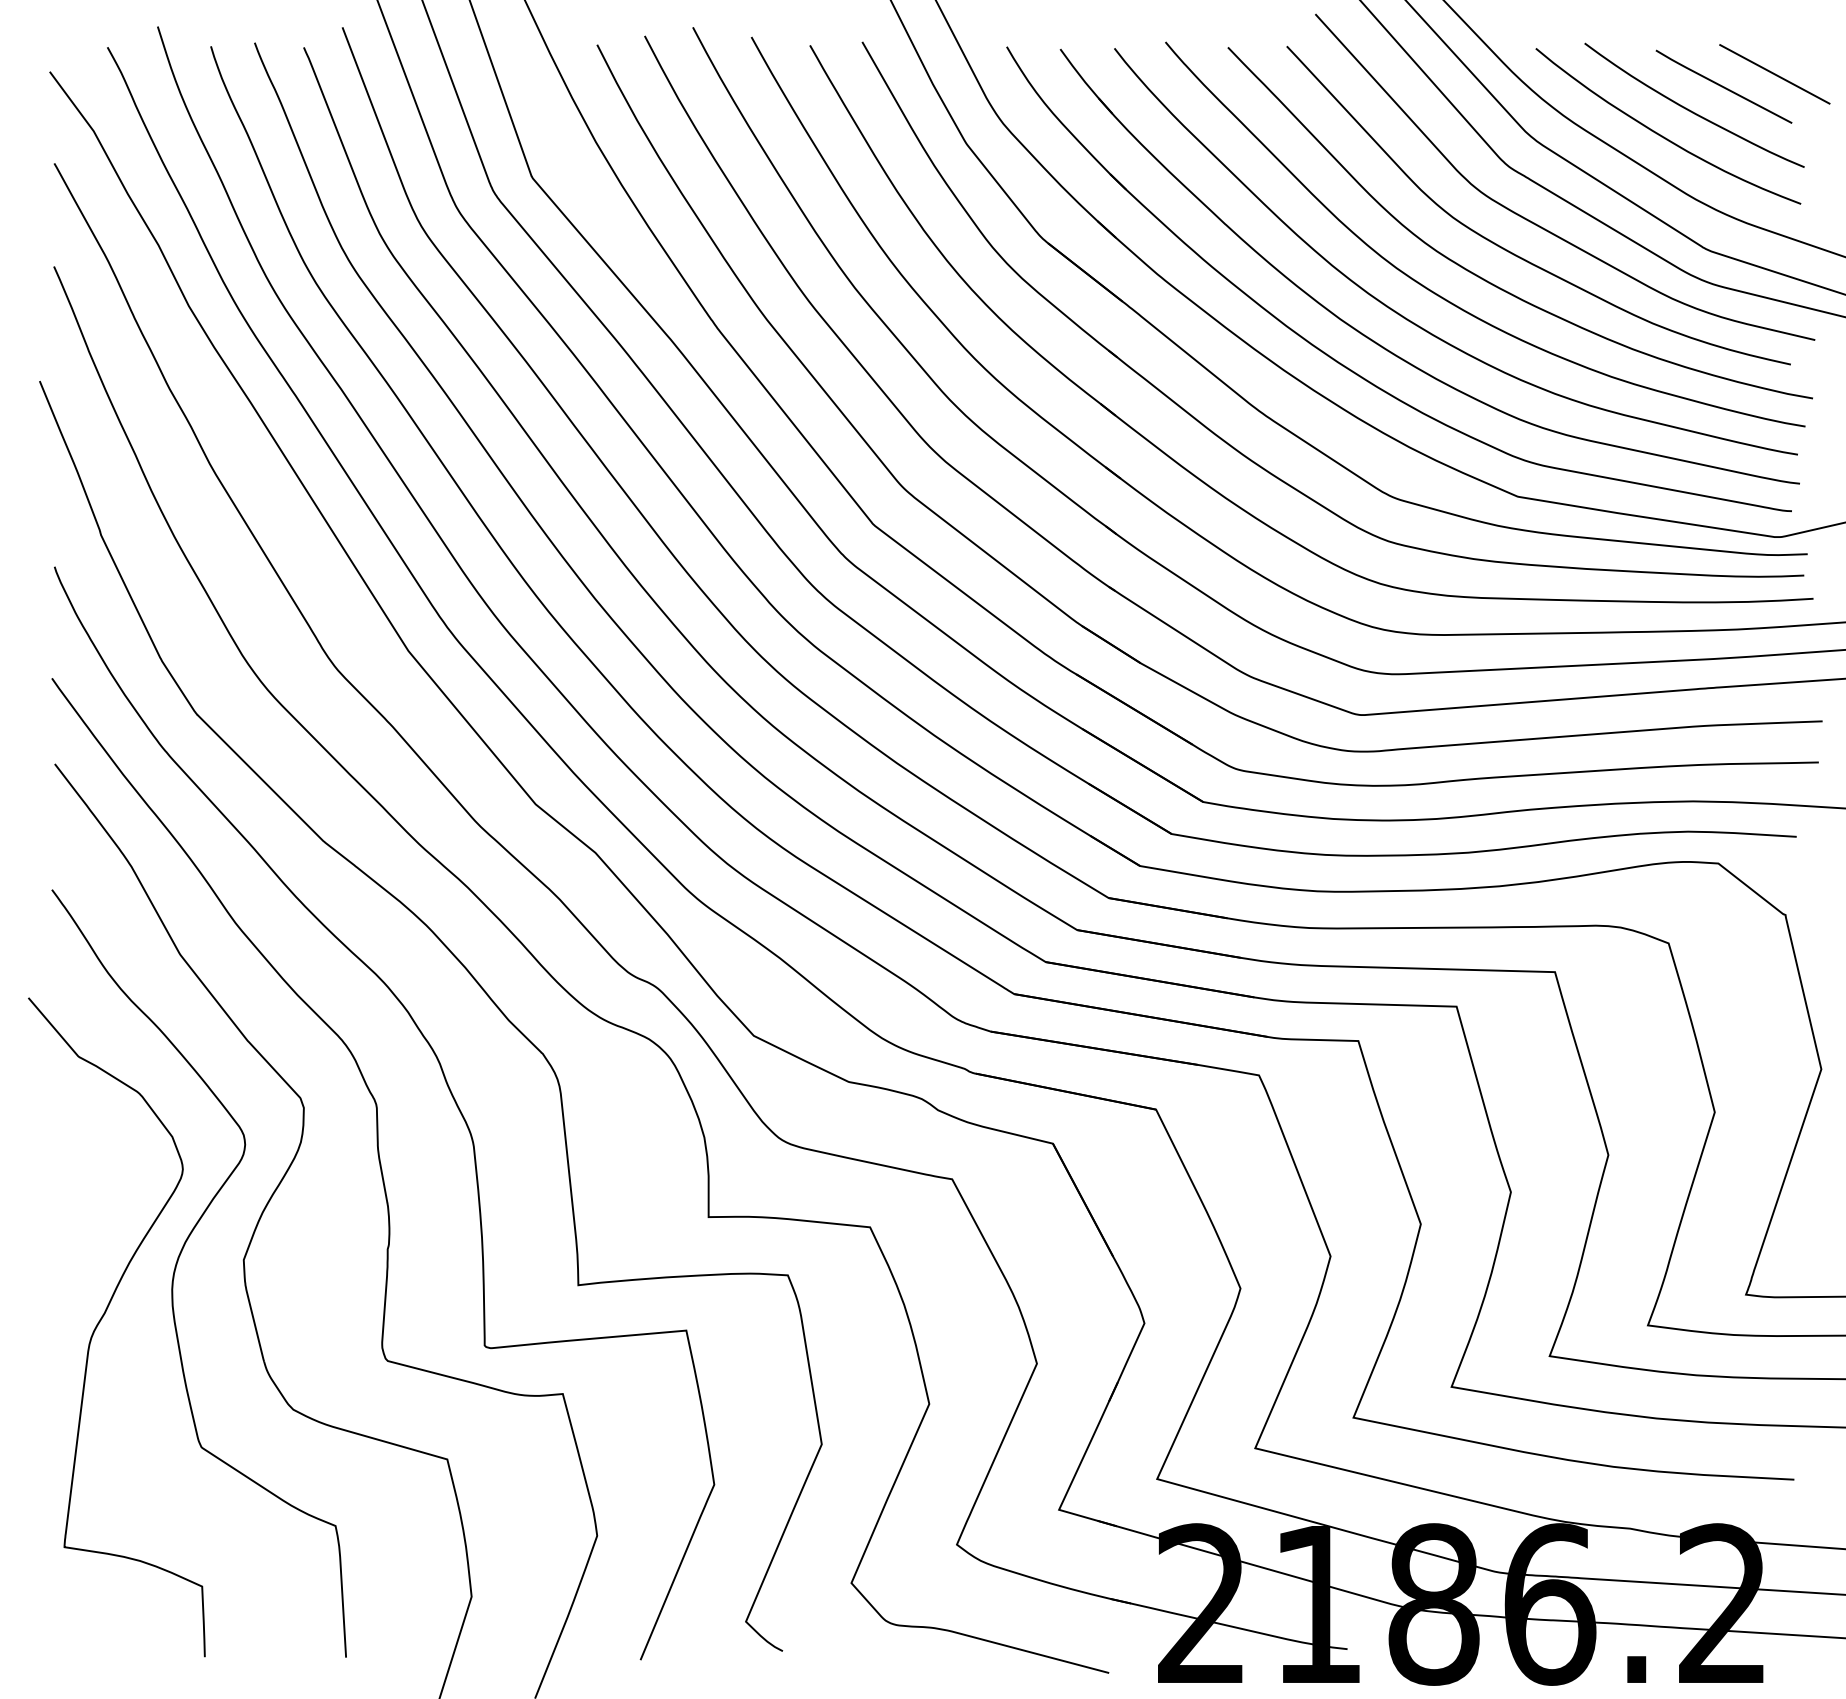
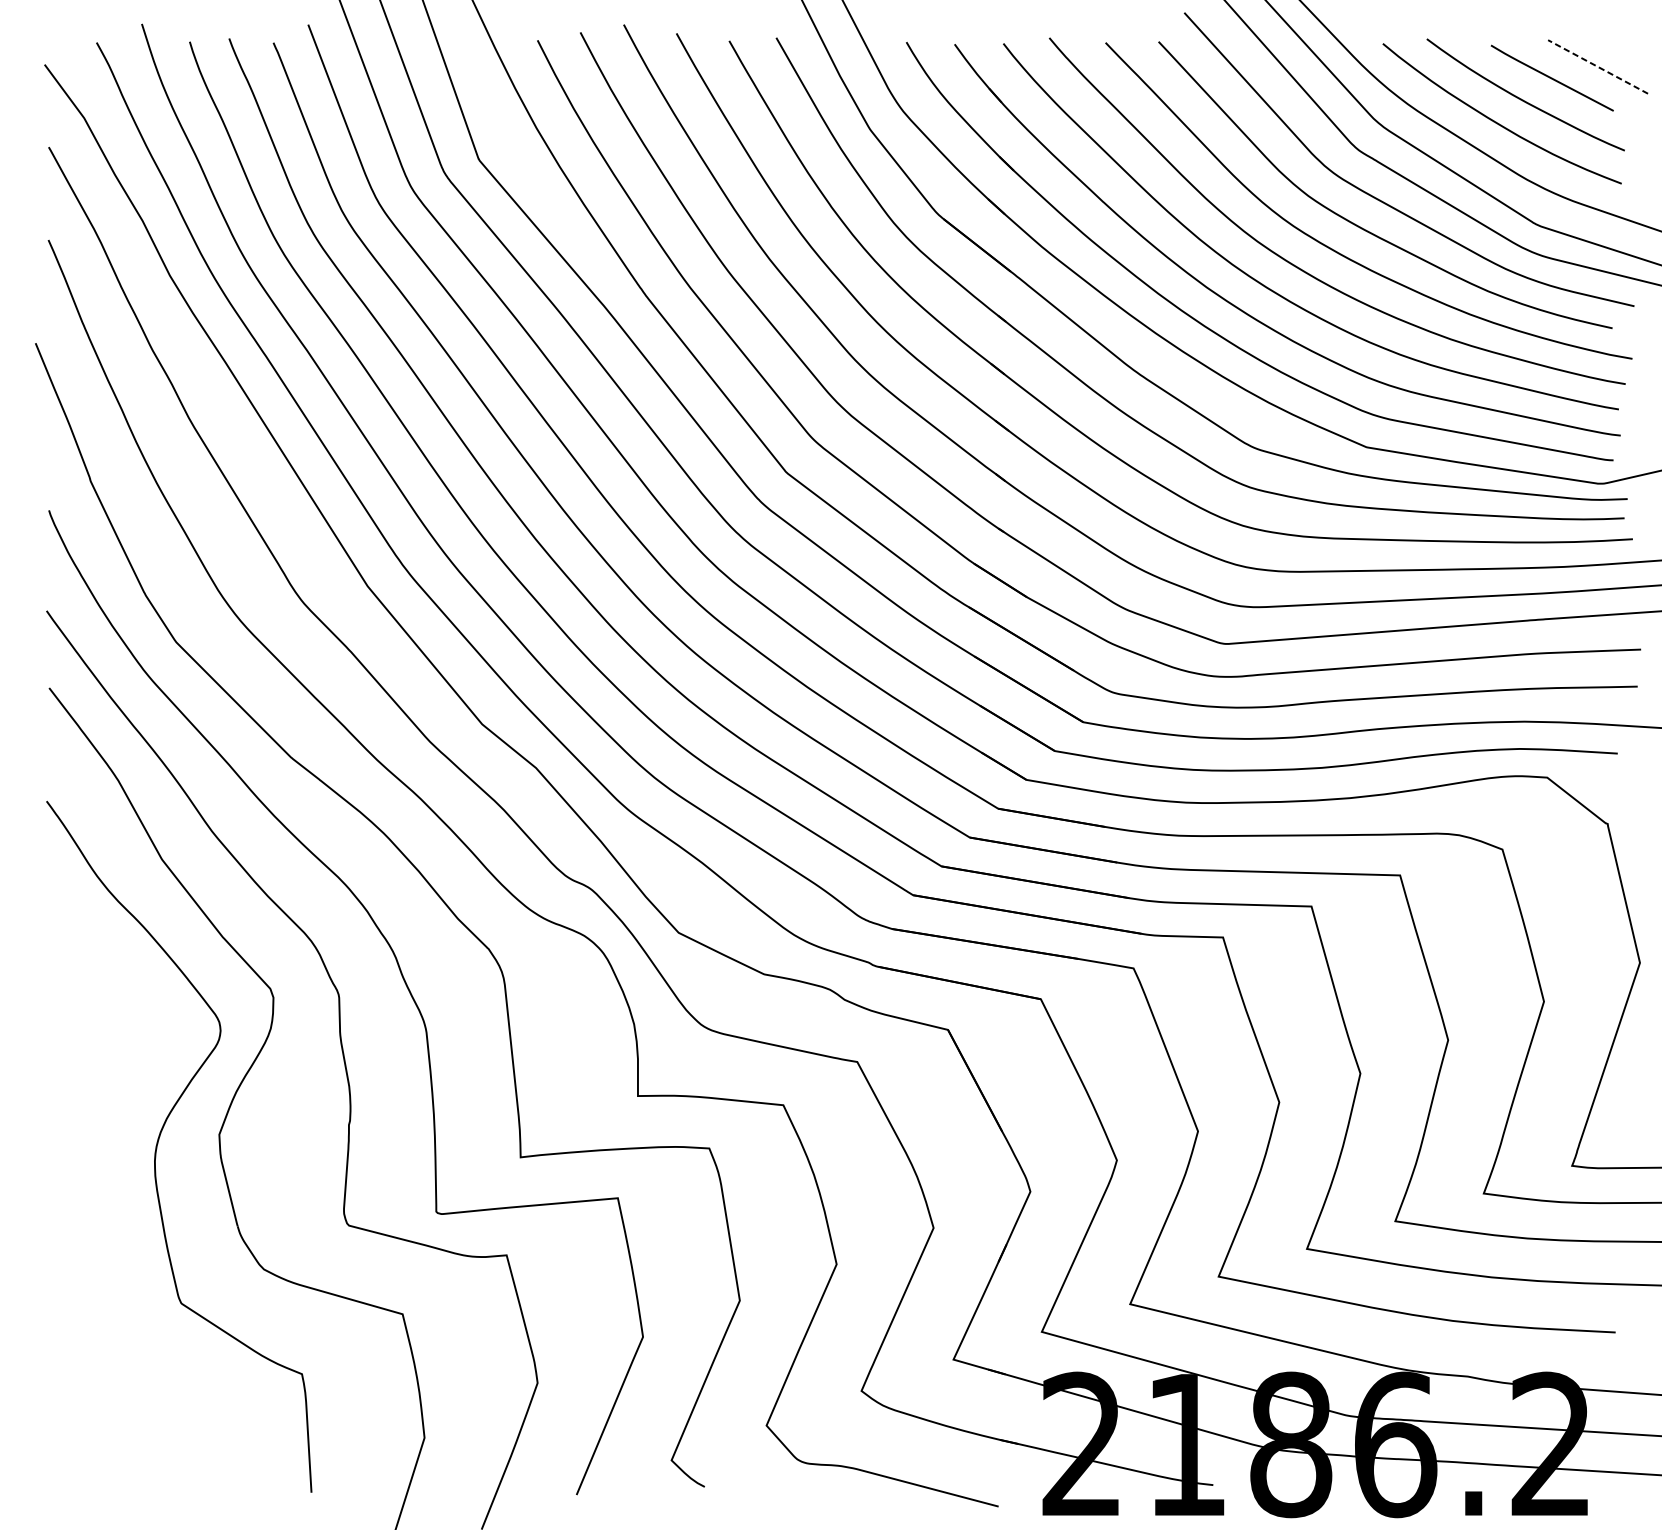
line: (1774, 74) -> (1597, 67), solid -> dashed
curve: (103, 1317) -> (93, 1186), removed

